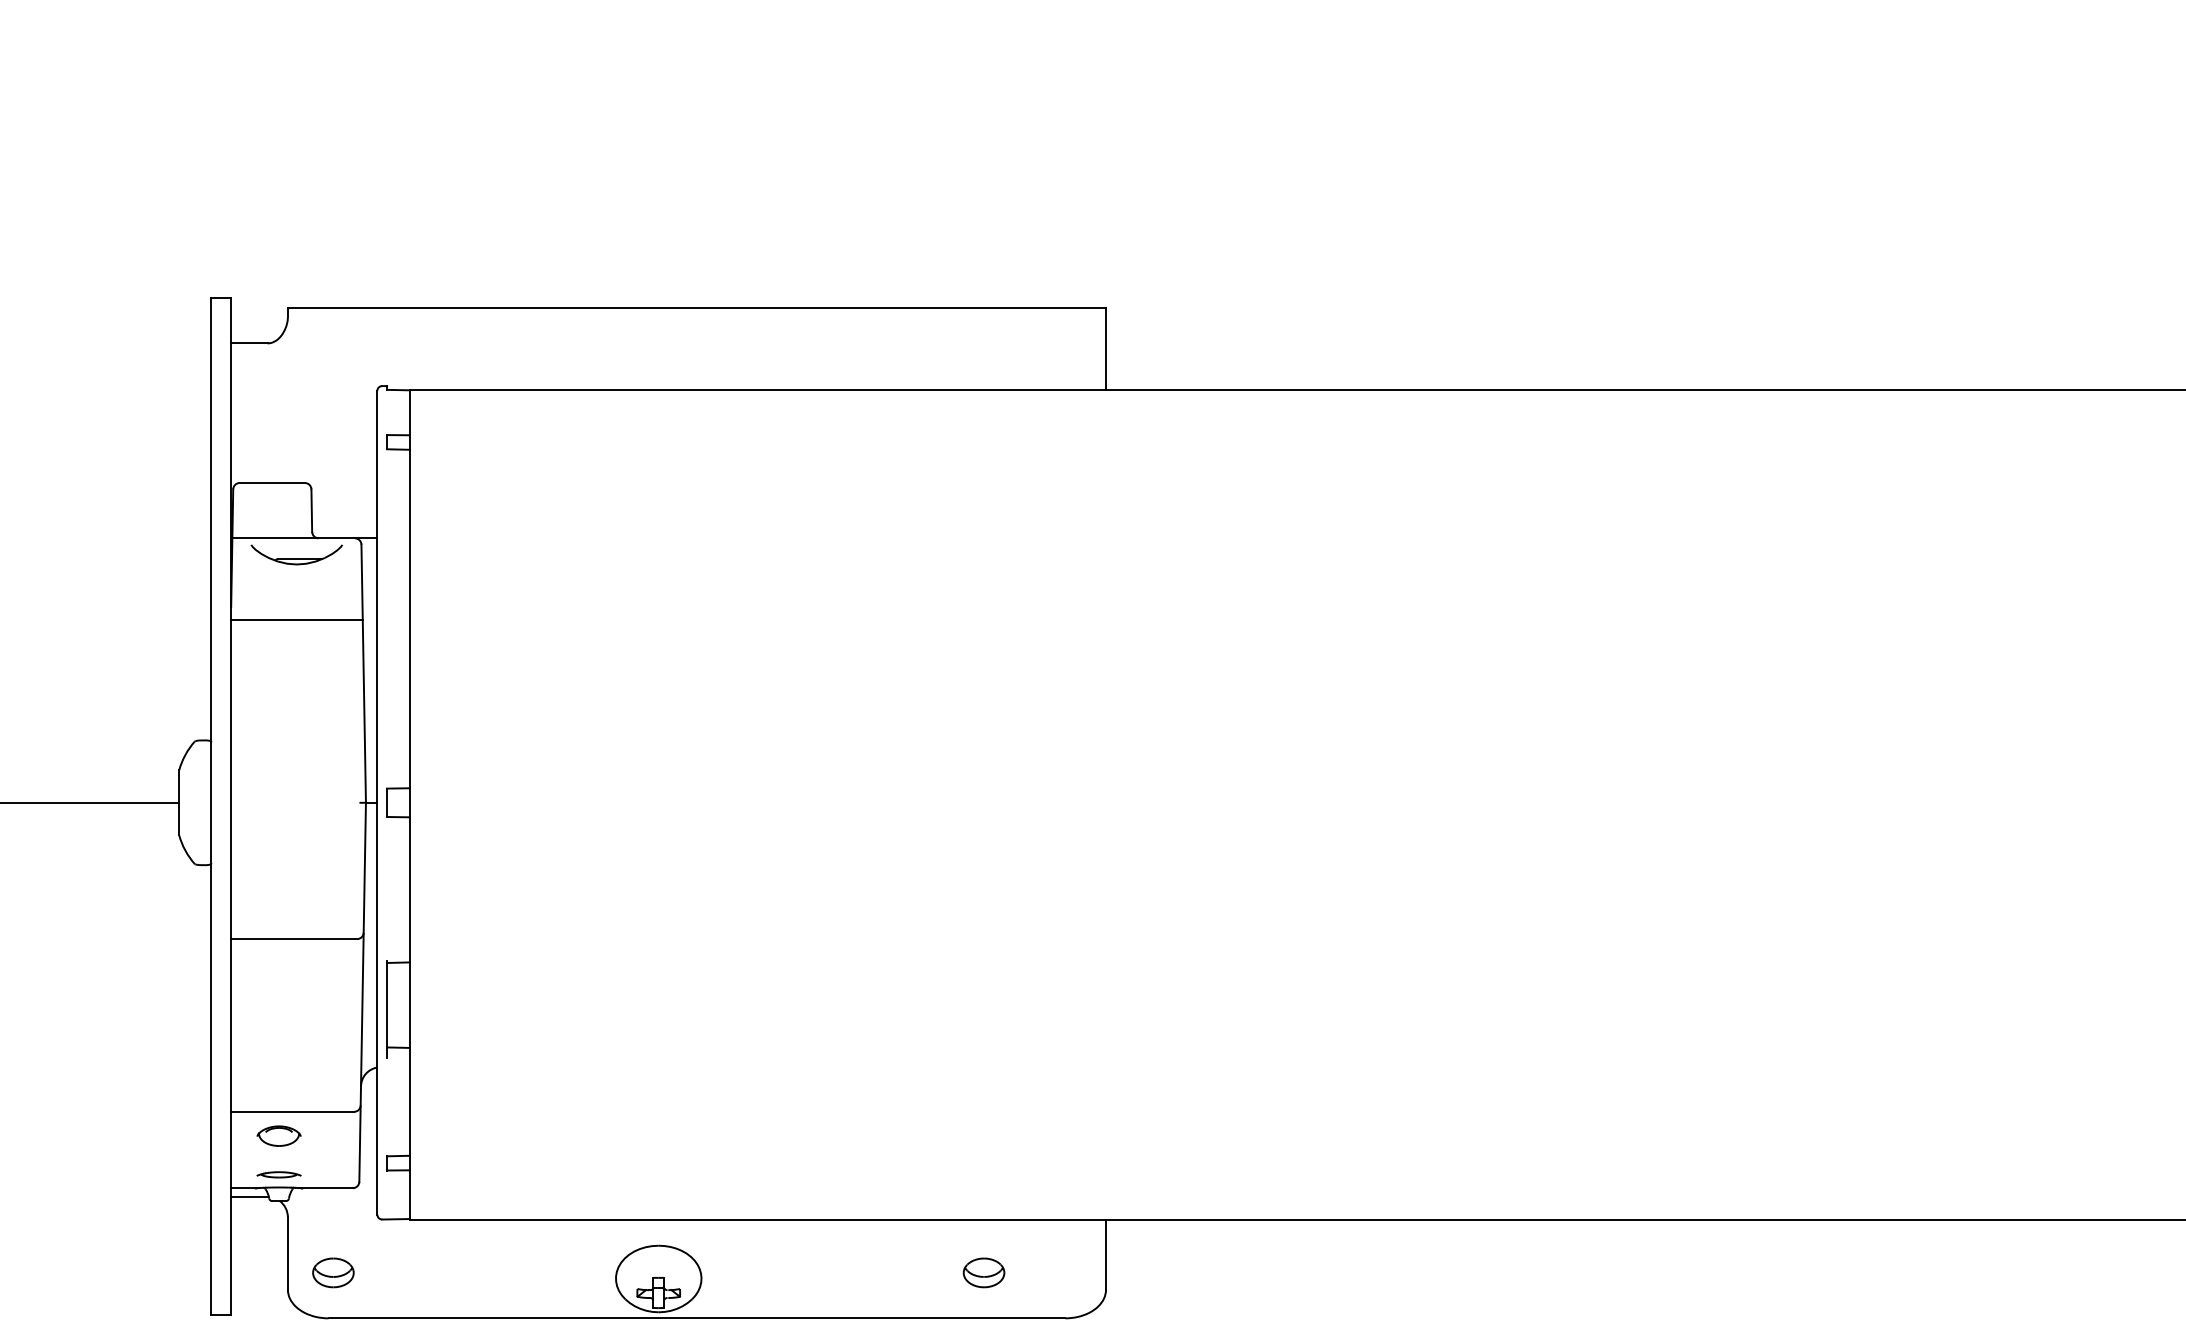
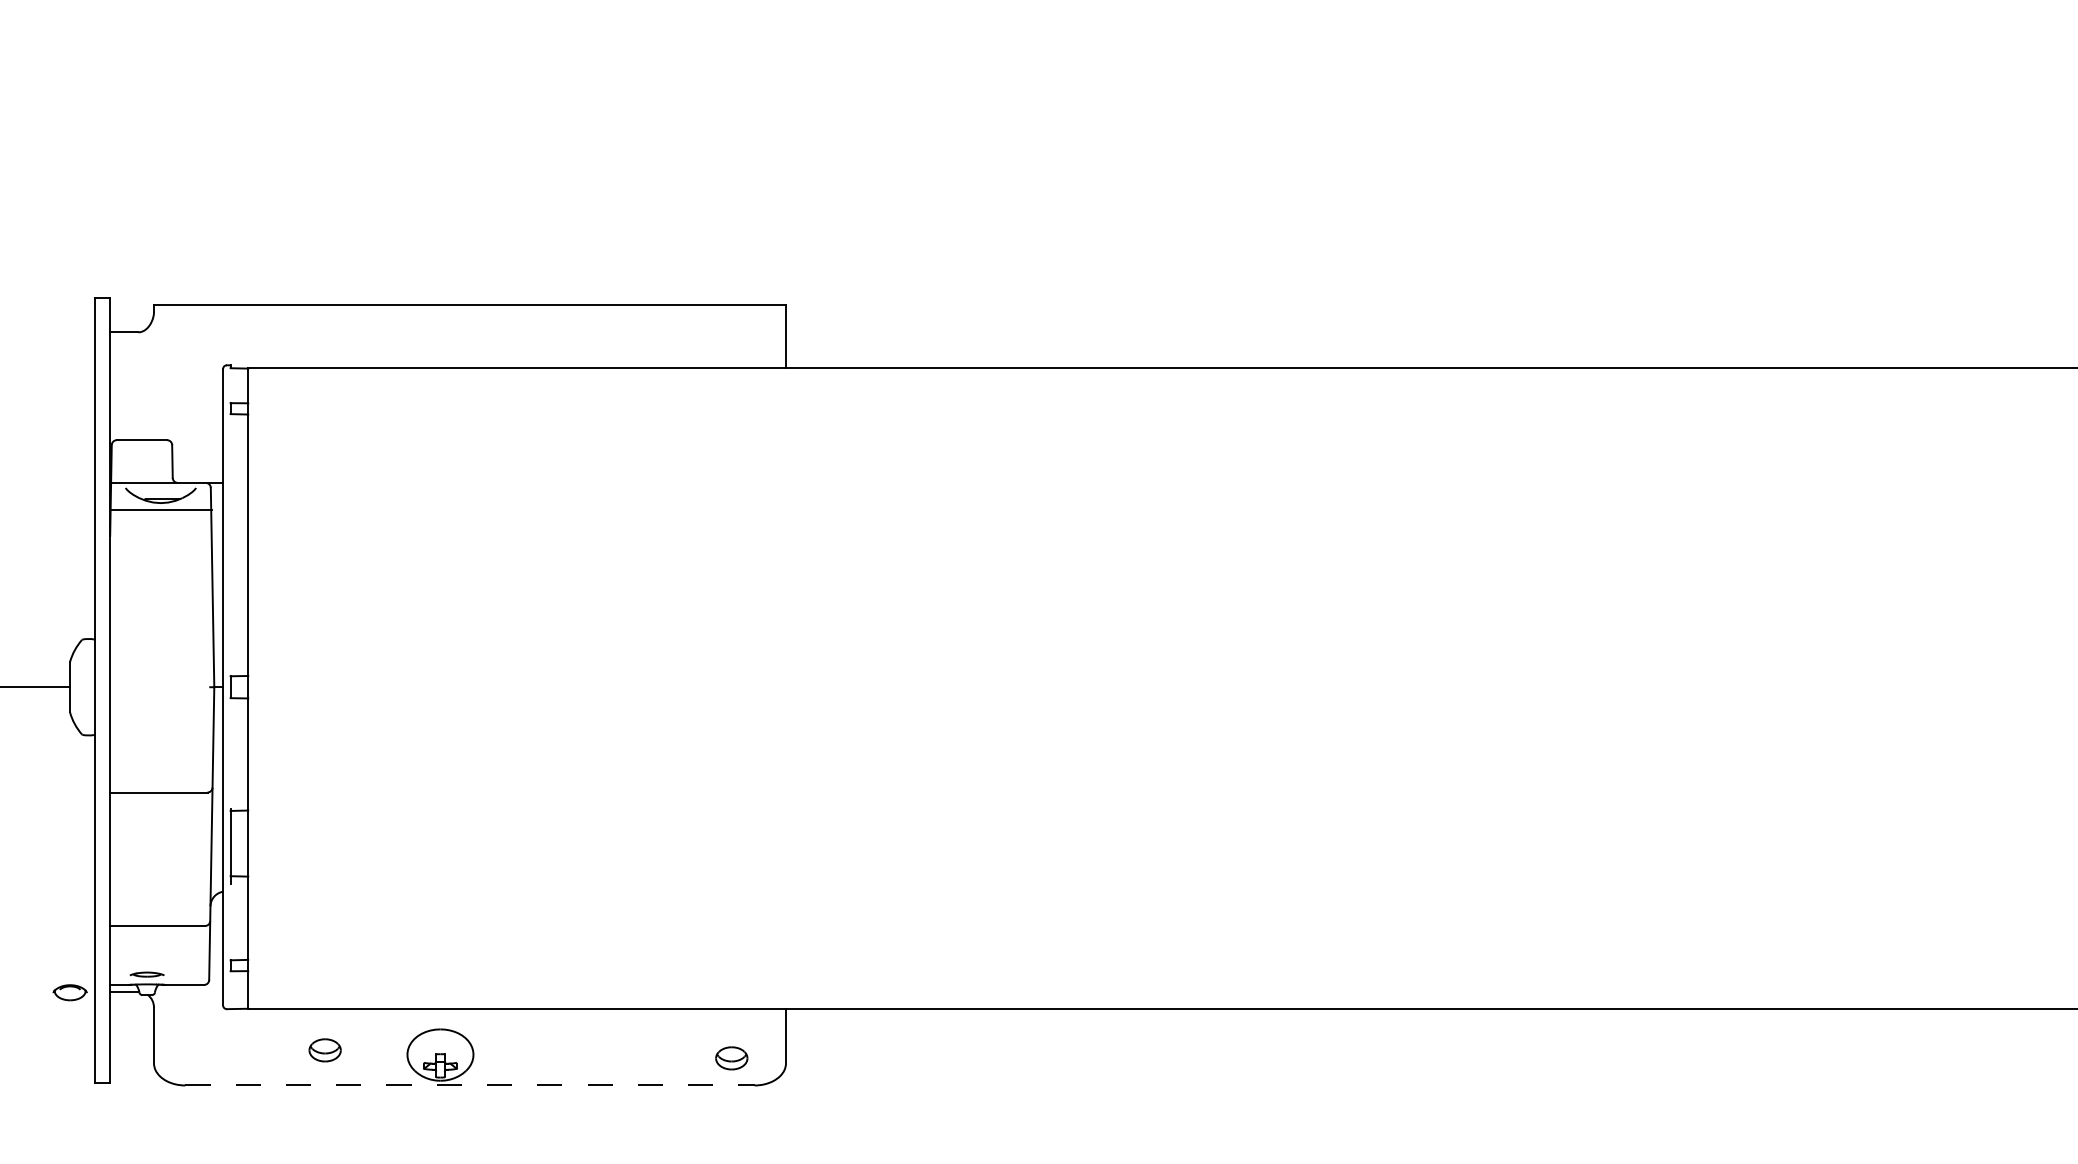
line: (296, 619) -> (160, 509), moved
part: (278, 1135) -> (69, 992), moved
part: (332, 1273) -> (324, 1050), moved
part: (983, 1273) -> (731, 1058), moved
line: (697, 1318) -> (470, 1085), solid -> dashed

